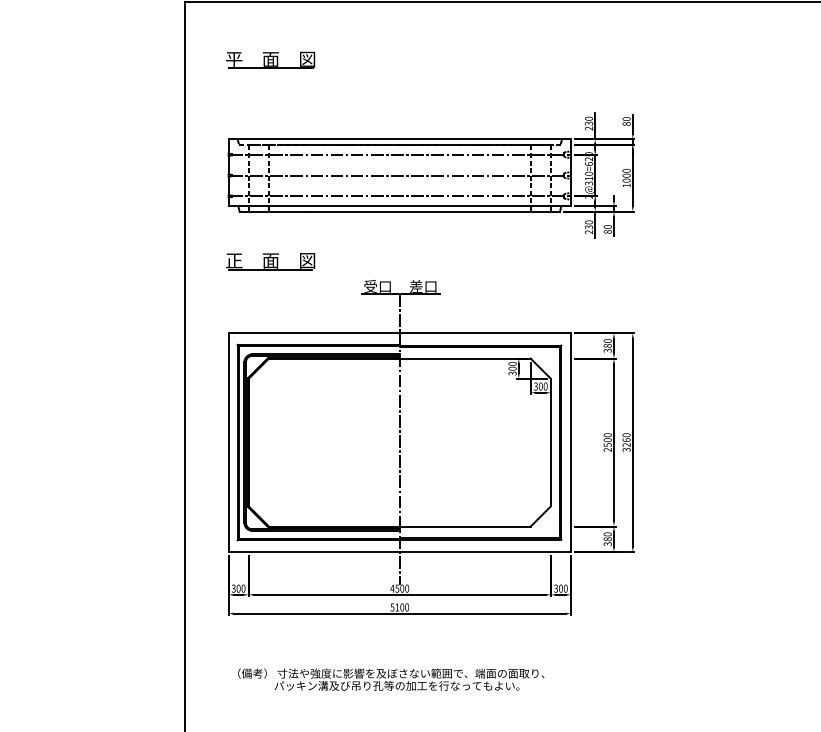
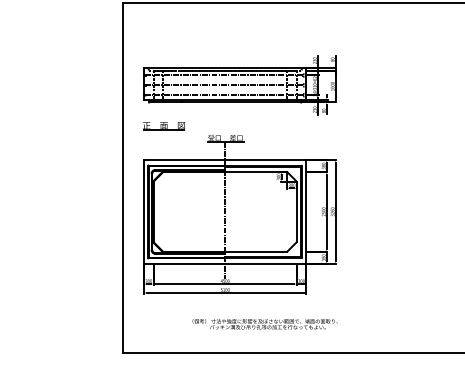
part: (269, 59) -> (163, 30), removed
text: (389, 680) -> (264, 324), moved

